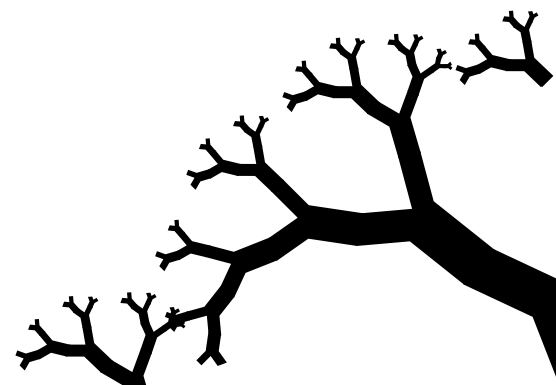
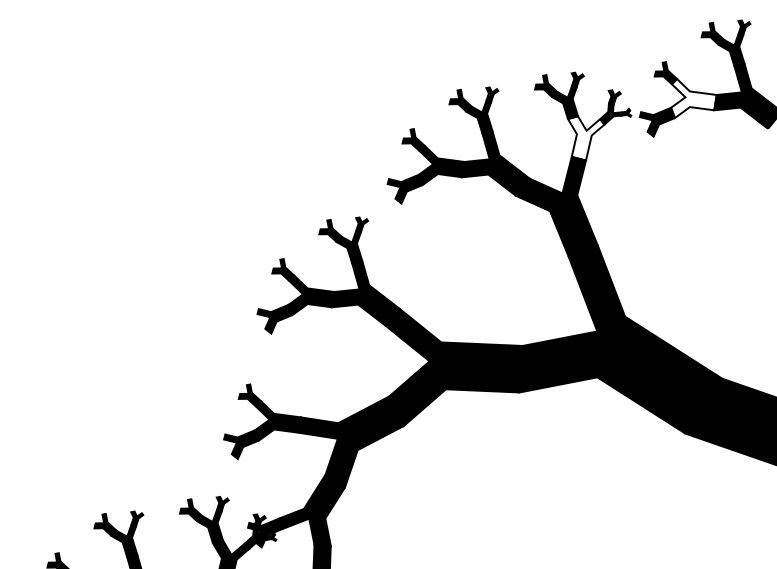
fill: (493, 59) -> (692, 96), removed
fill: (420, 79) -> (587, 137), removed

